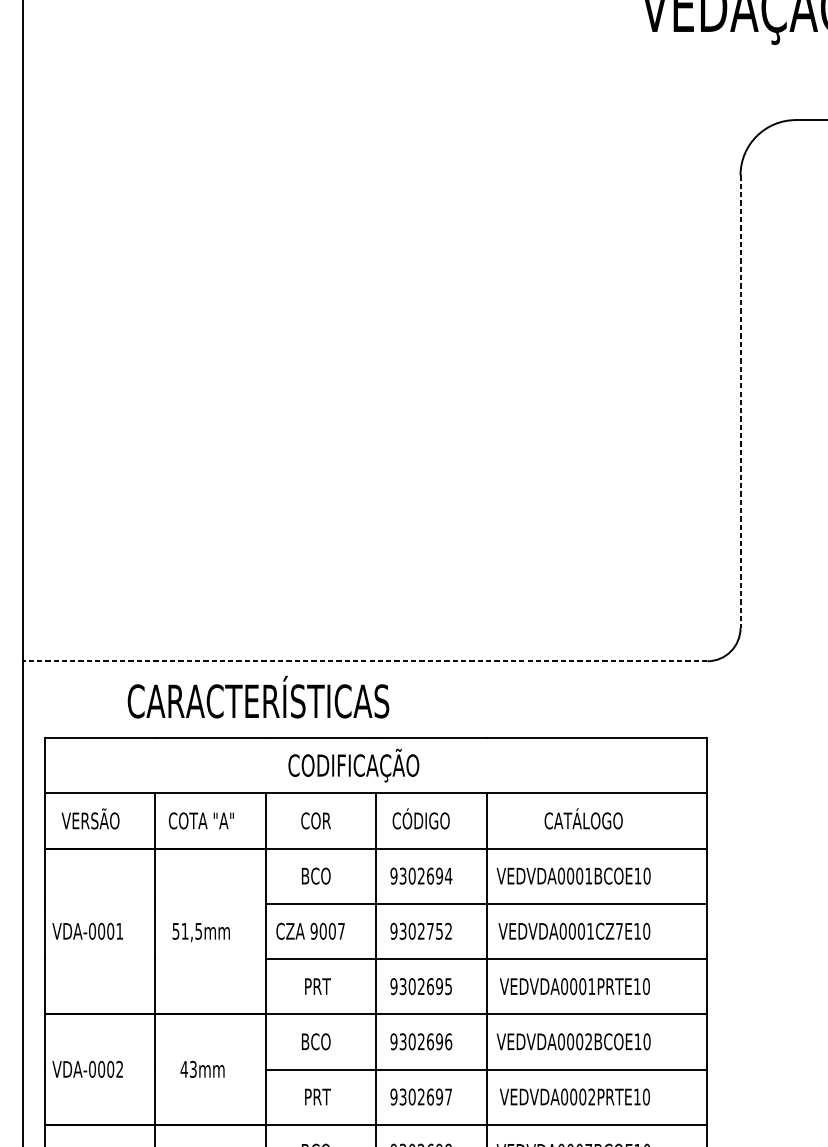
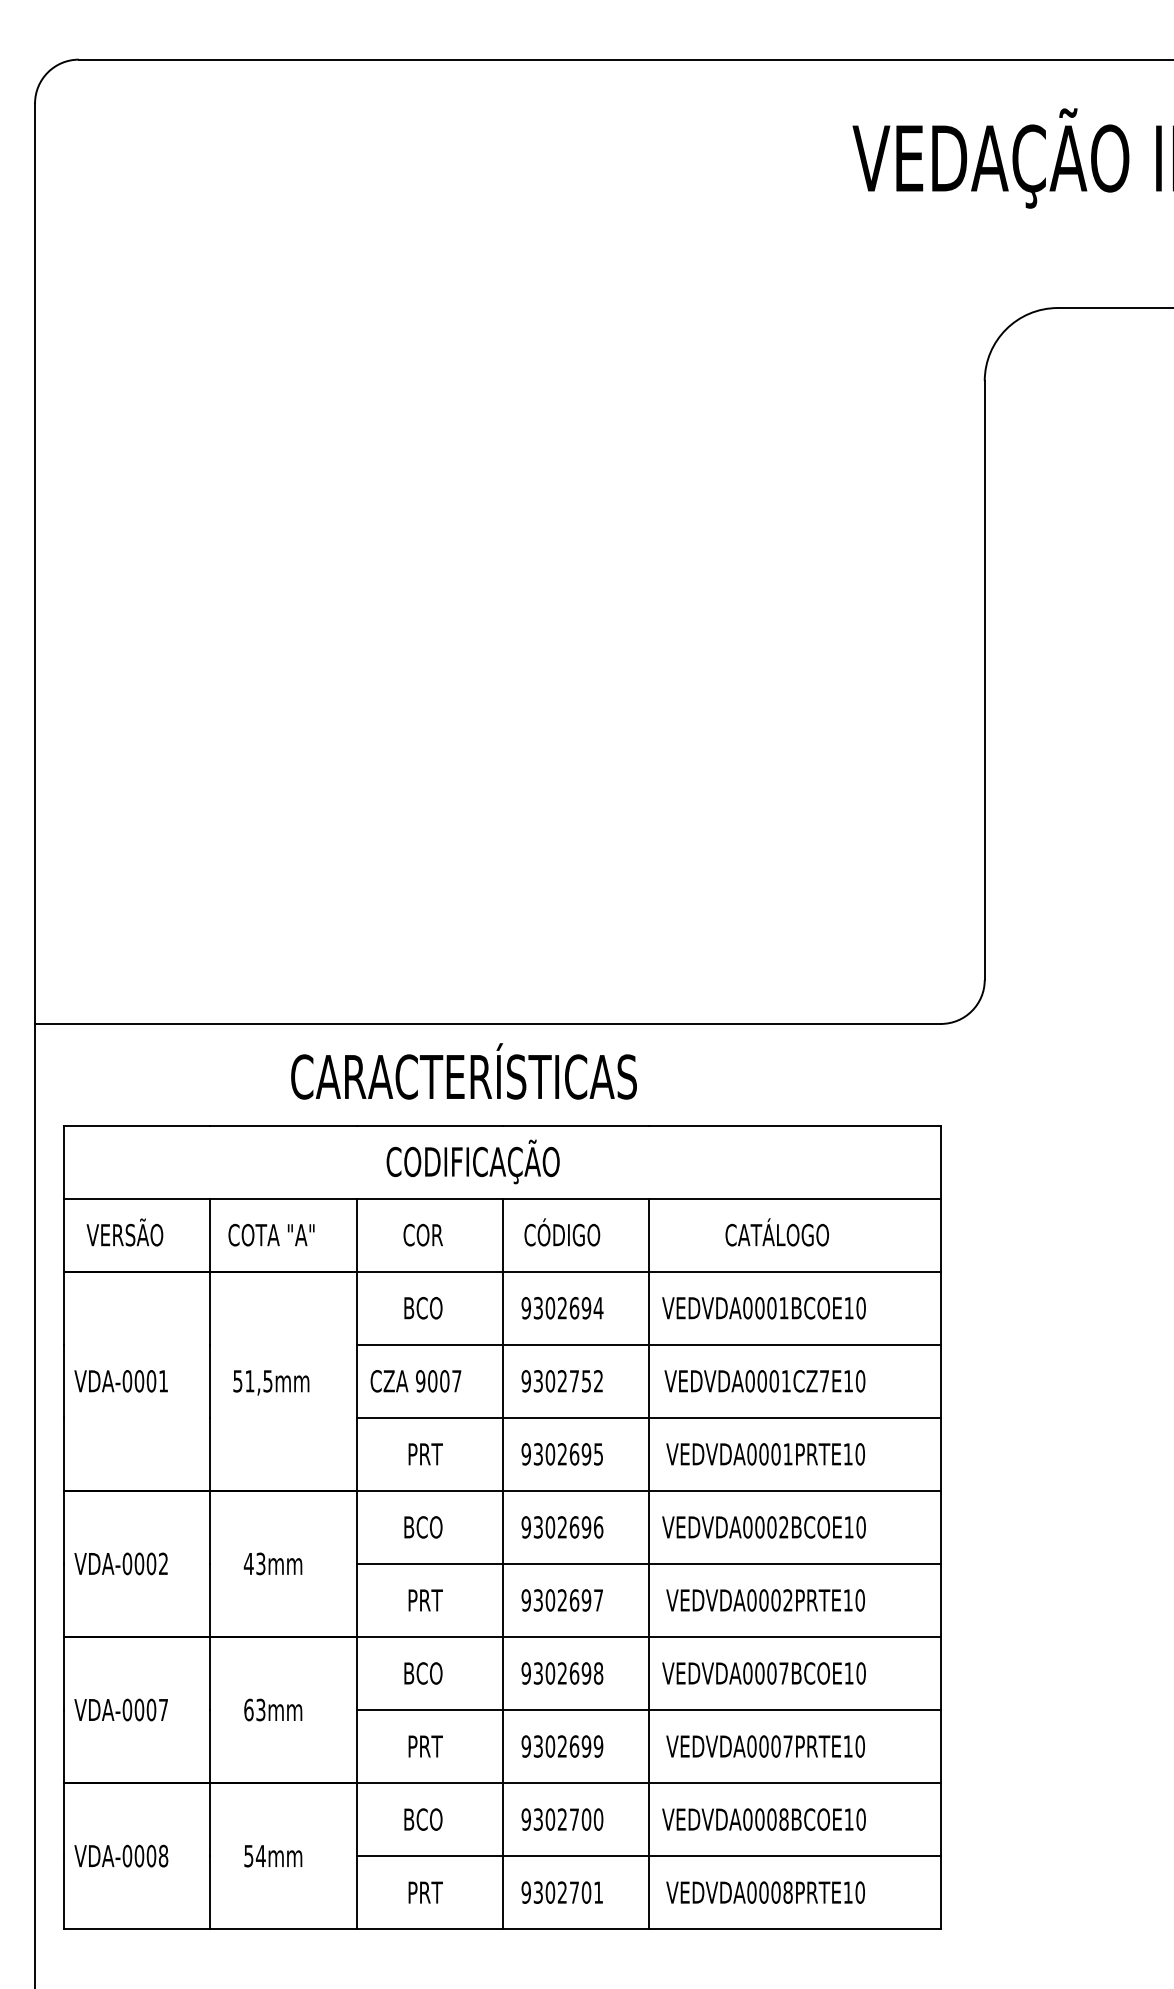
line: (740, 401) -> (984, 680), dashed -> solid
line: (364, 660) -> (487, 1023), dashed -> solid
text: (258, 697) -> (463, 1071), moved

